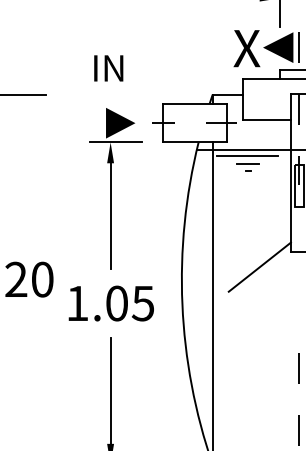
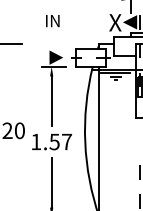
text: (108, 69) -> (52, 21), moved
line: (257, 266) -> (120, 124), removed
text: (129, 302) -> (60, 141), 1.05 -> 1.57

